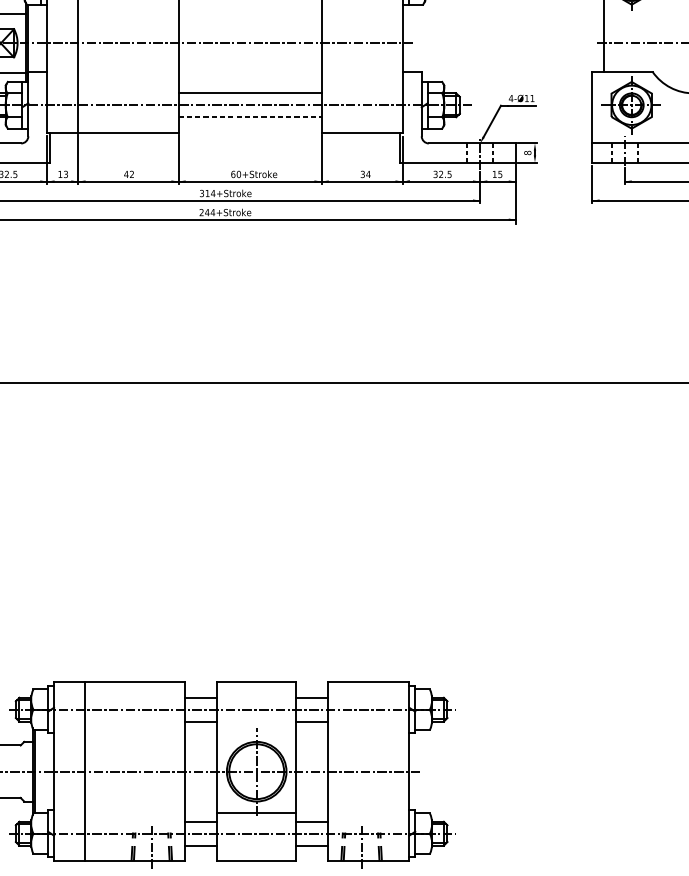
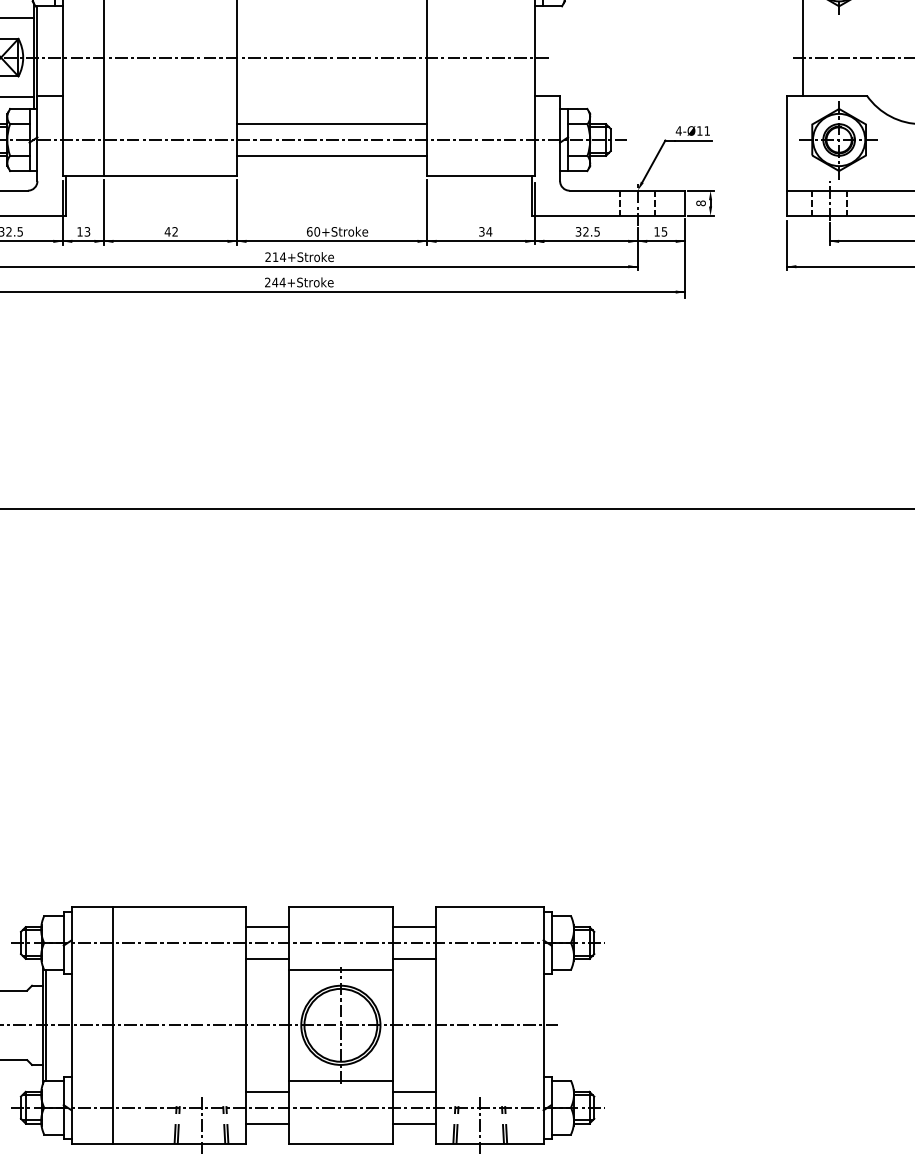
line: (250, 116) -> (332, 155), dashed -> solid
text: (201, 193) -> (267, 257), 314+Stroke -> 214+Stroke
line: (256, 729) -> (340, 969), added

